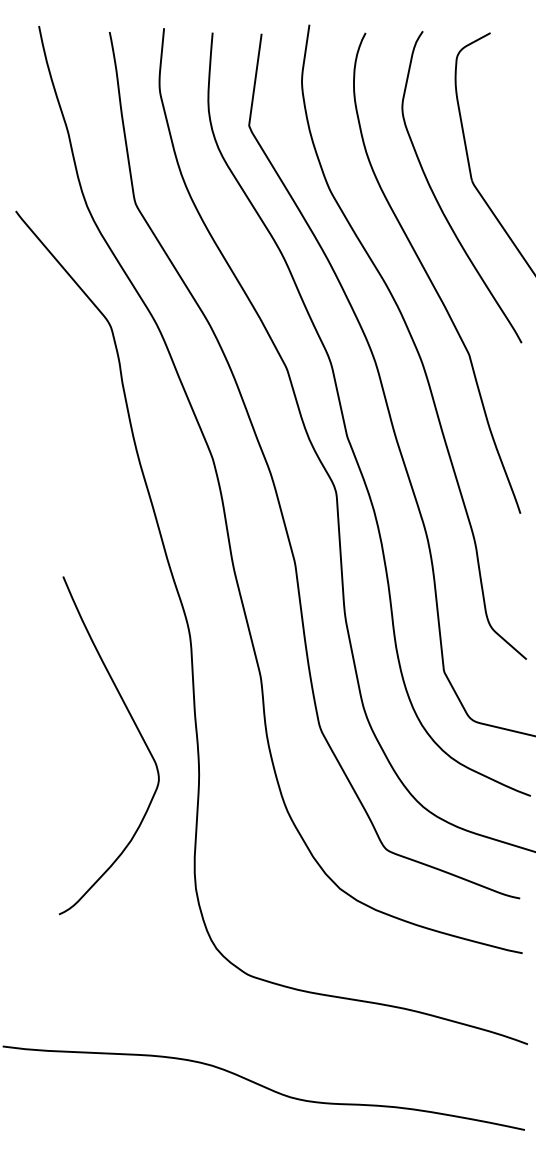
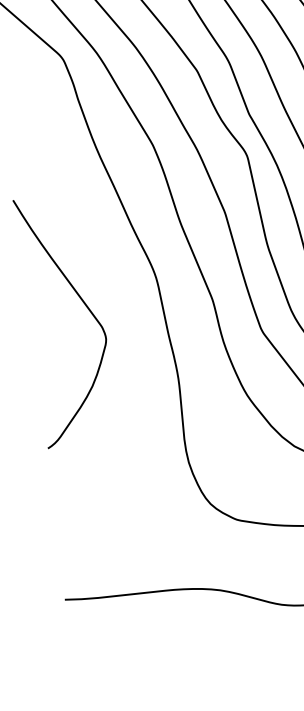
curve: (137, 730) -> (84, 304), moved

